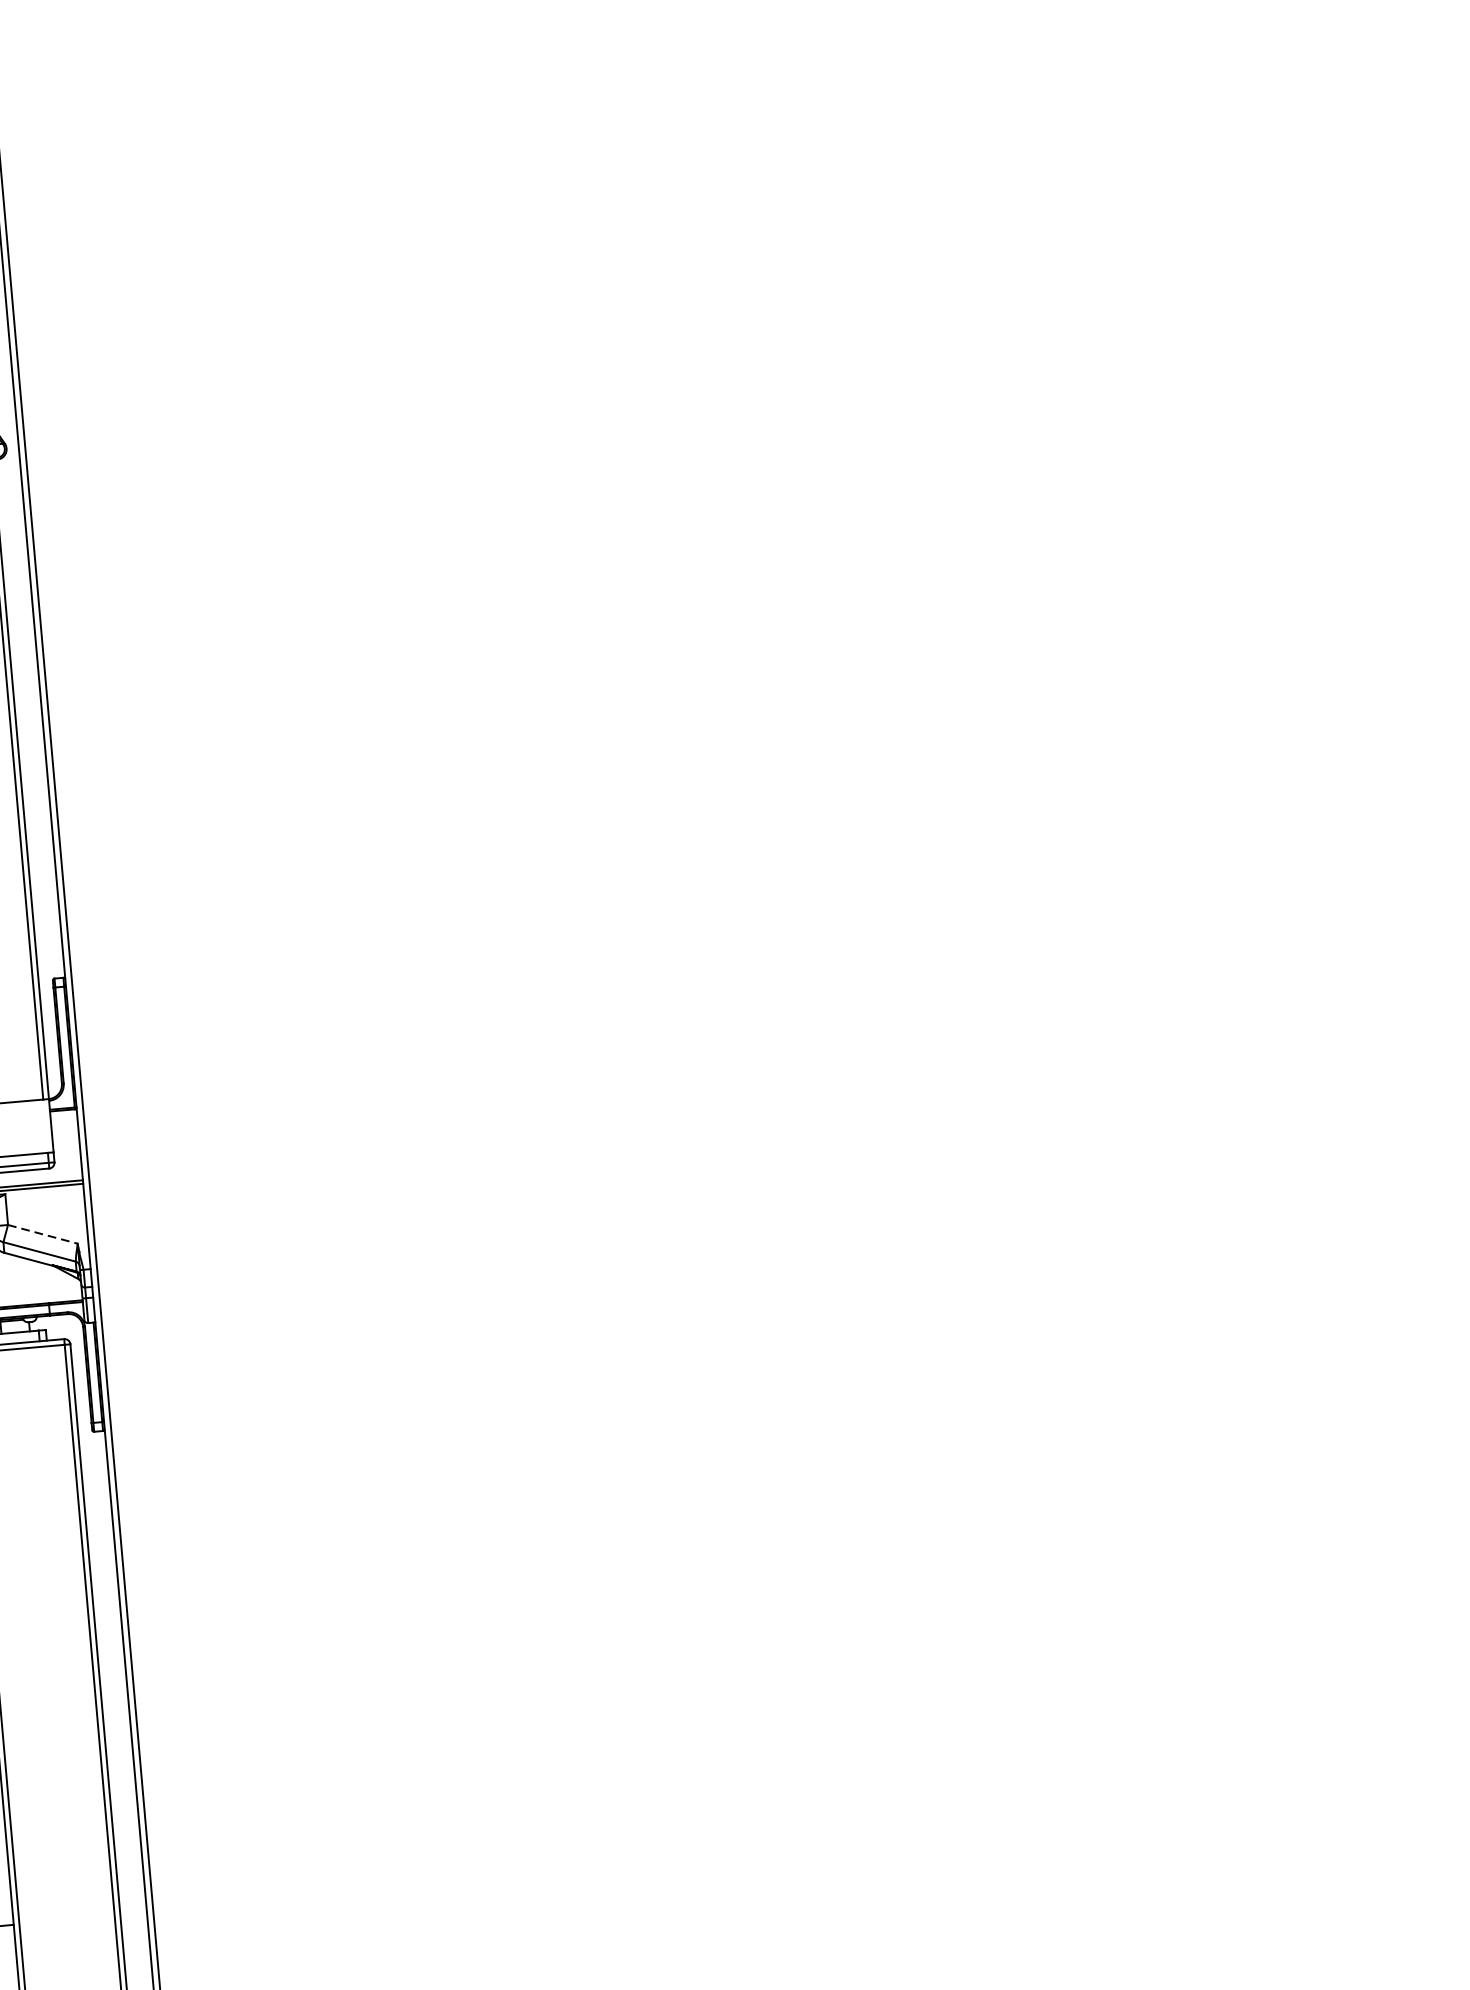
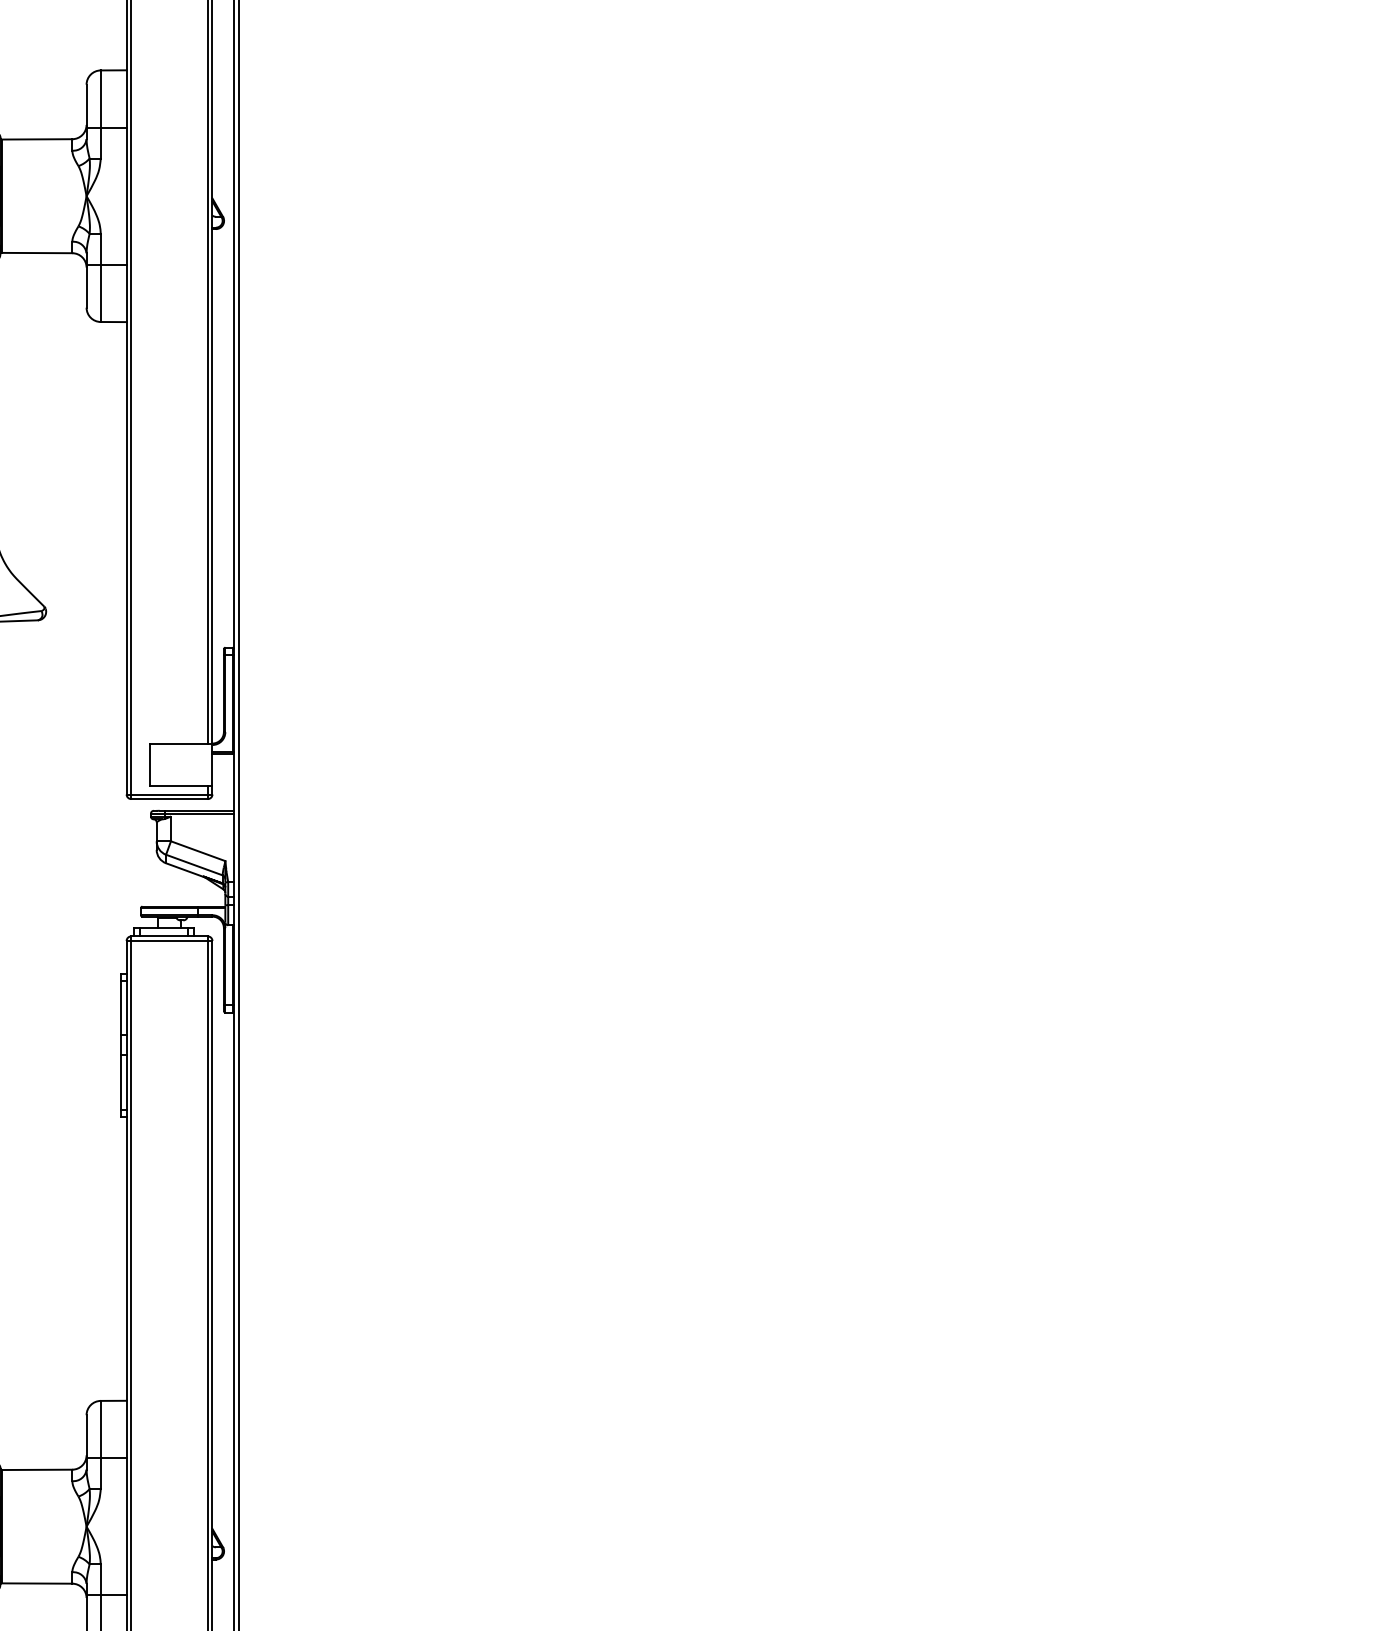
line: (43, 1234) -> (198, 851), dashed -> solid

